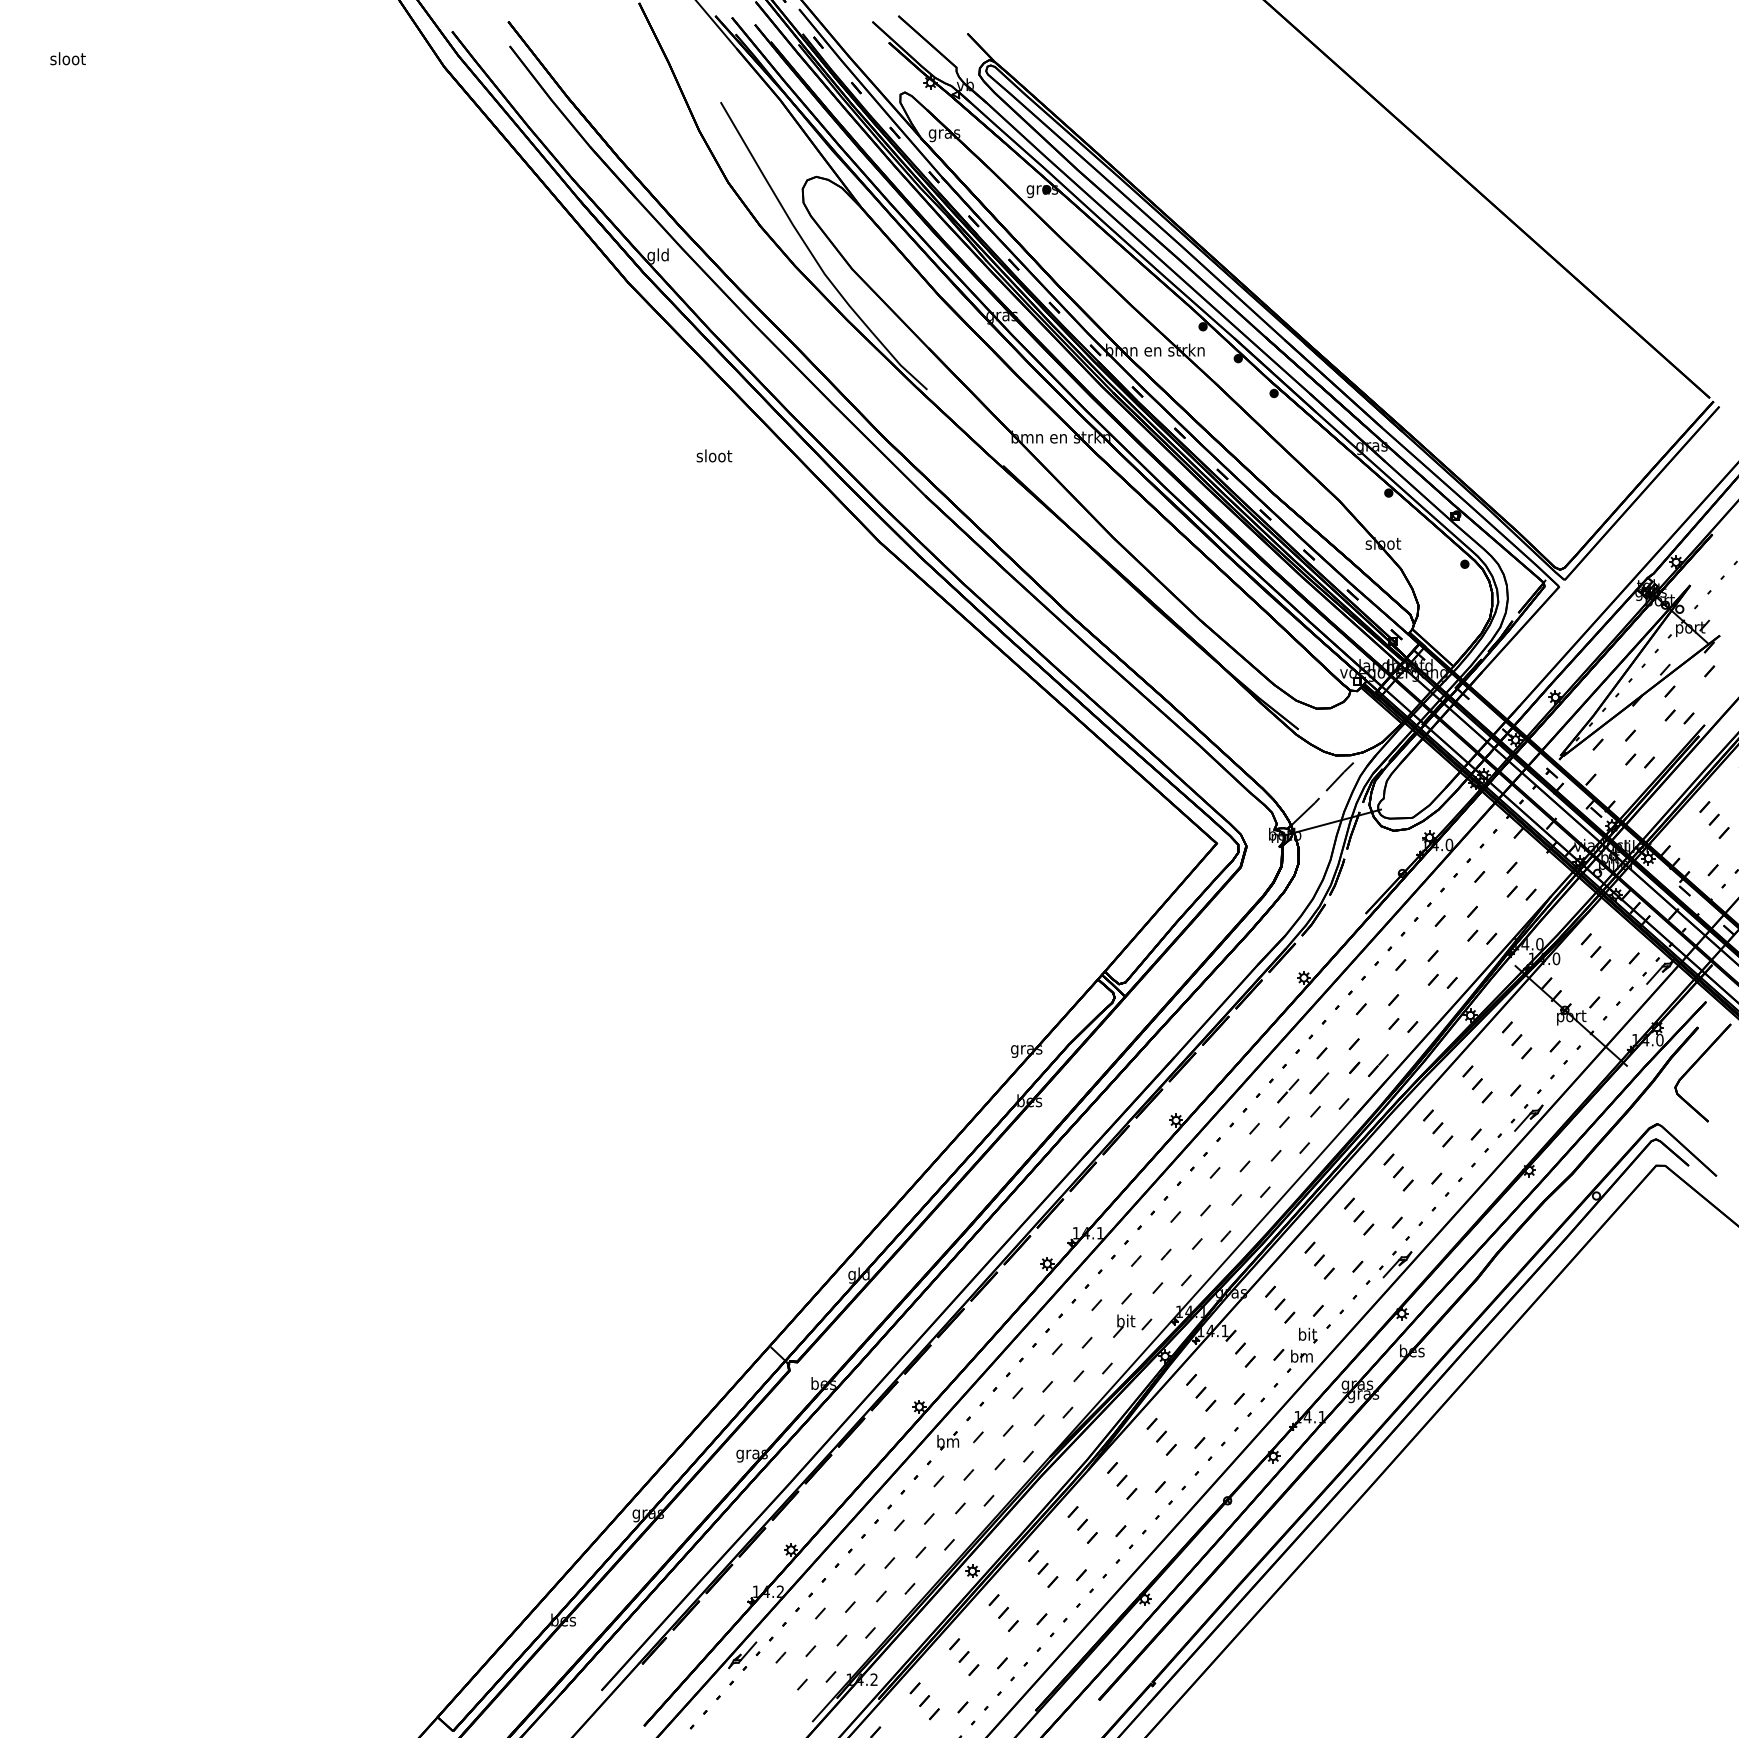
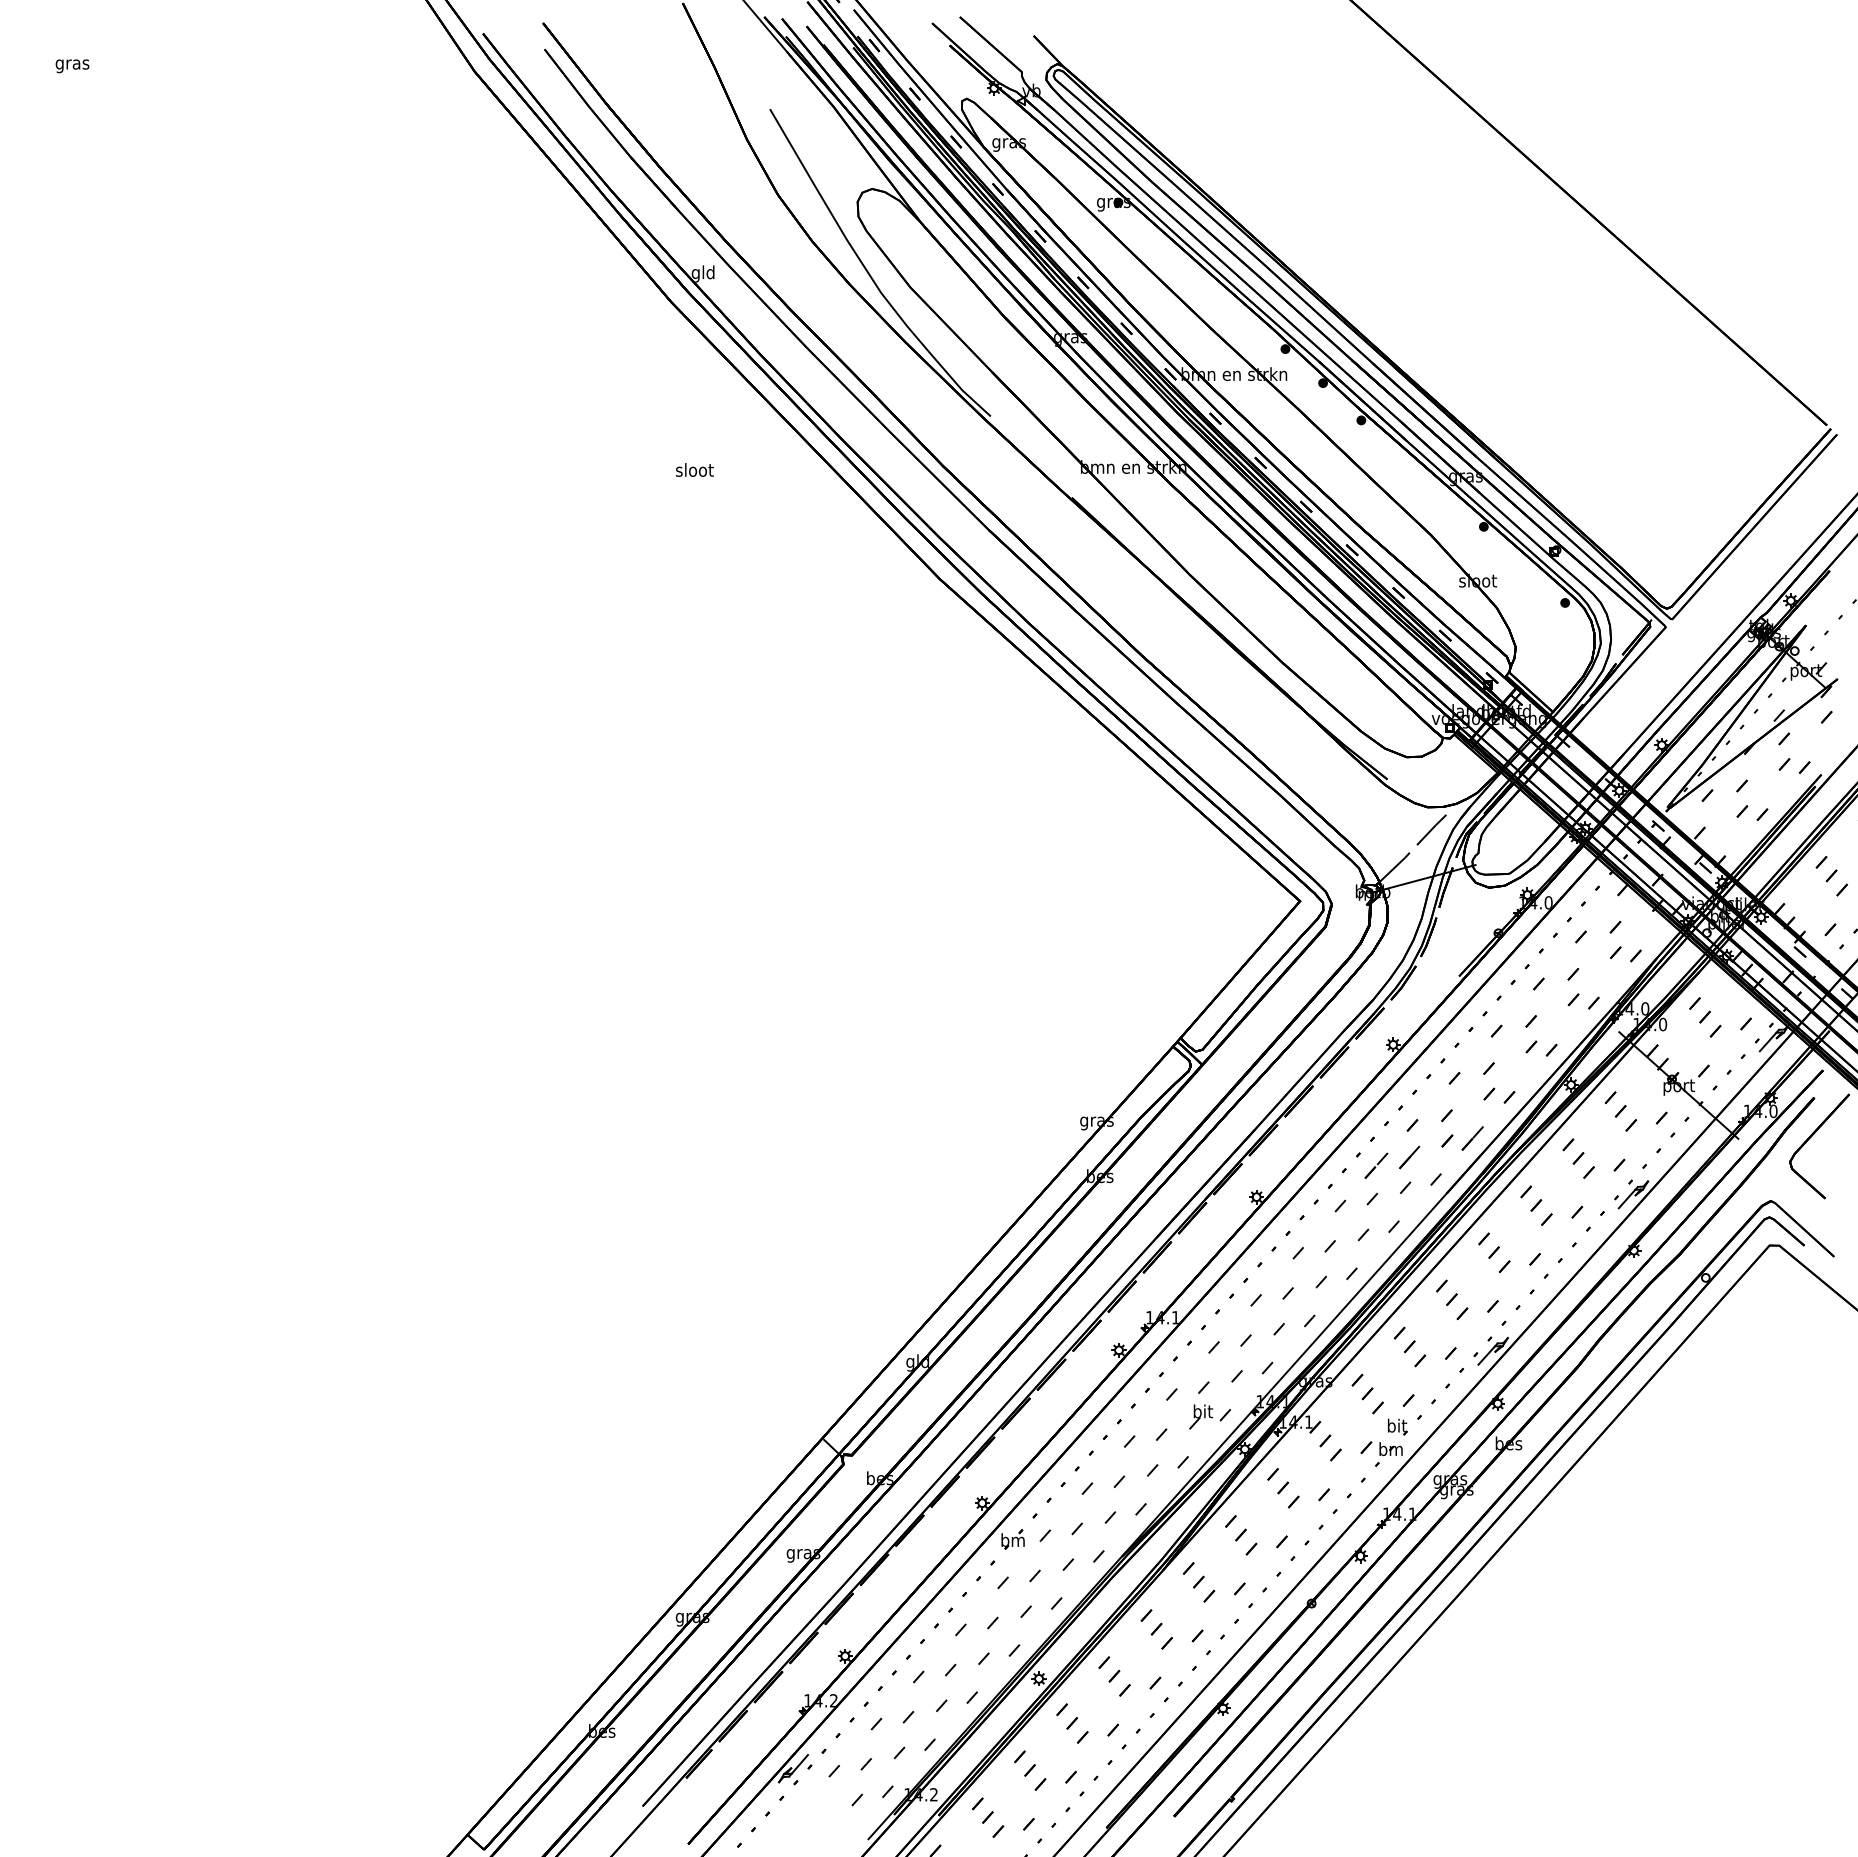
text: (67, 60) -> (72, 64), sloot -> gras
text: (714, 455) -> (694, 469), moved

